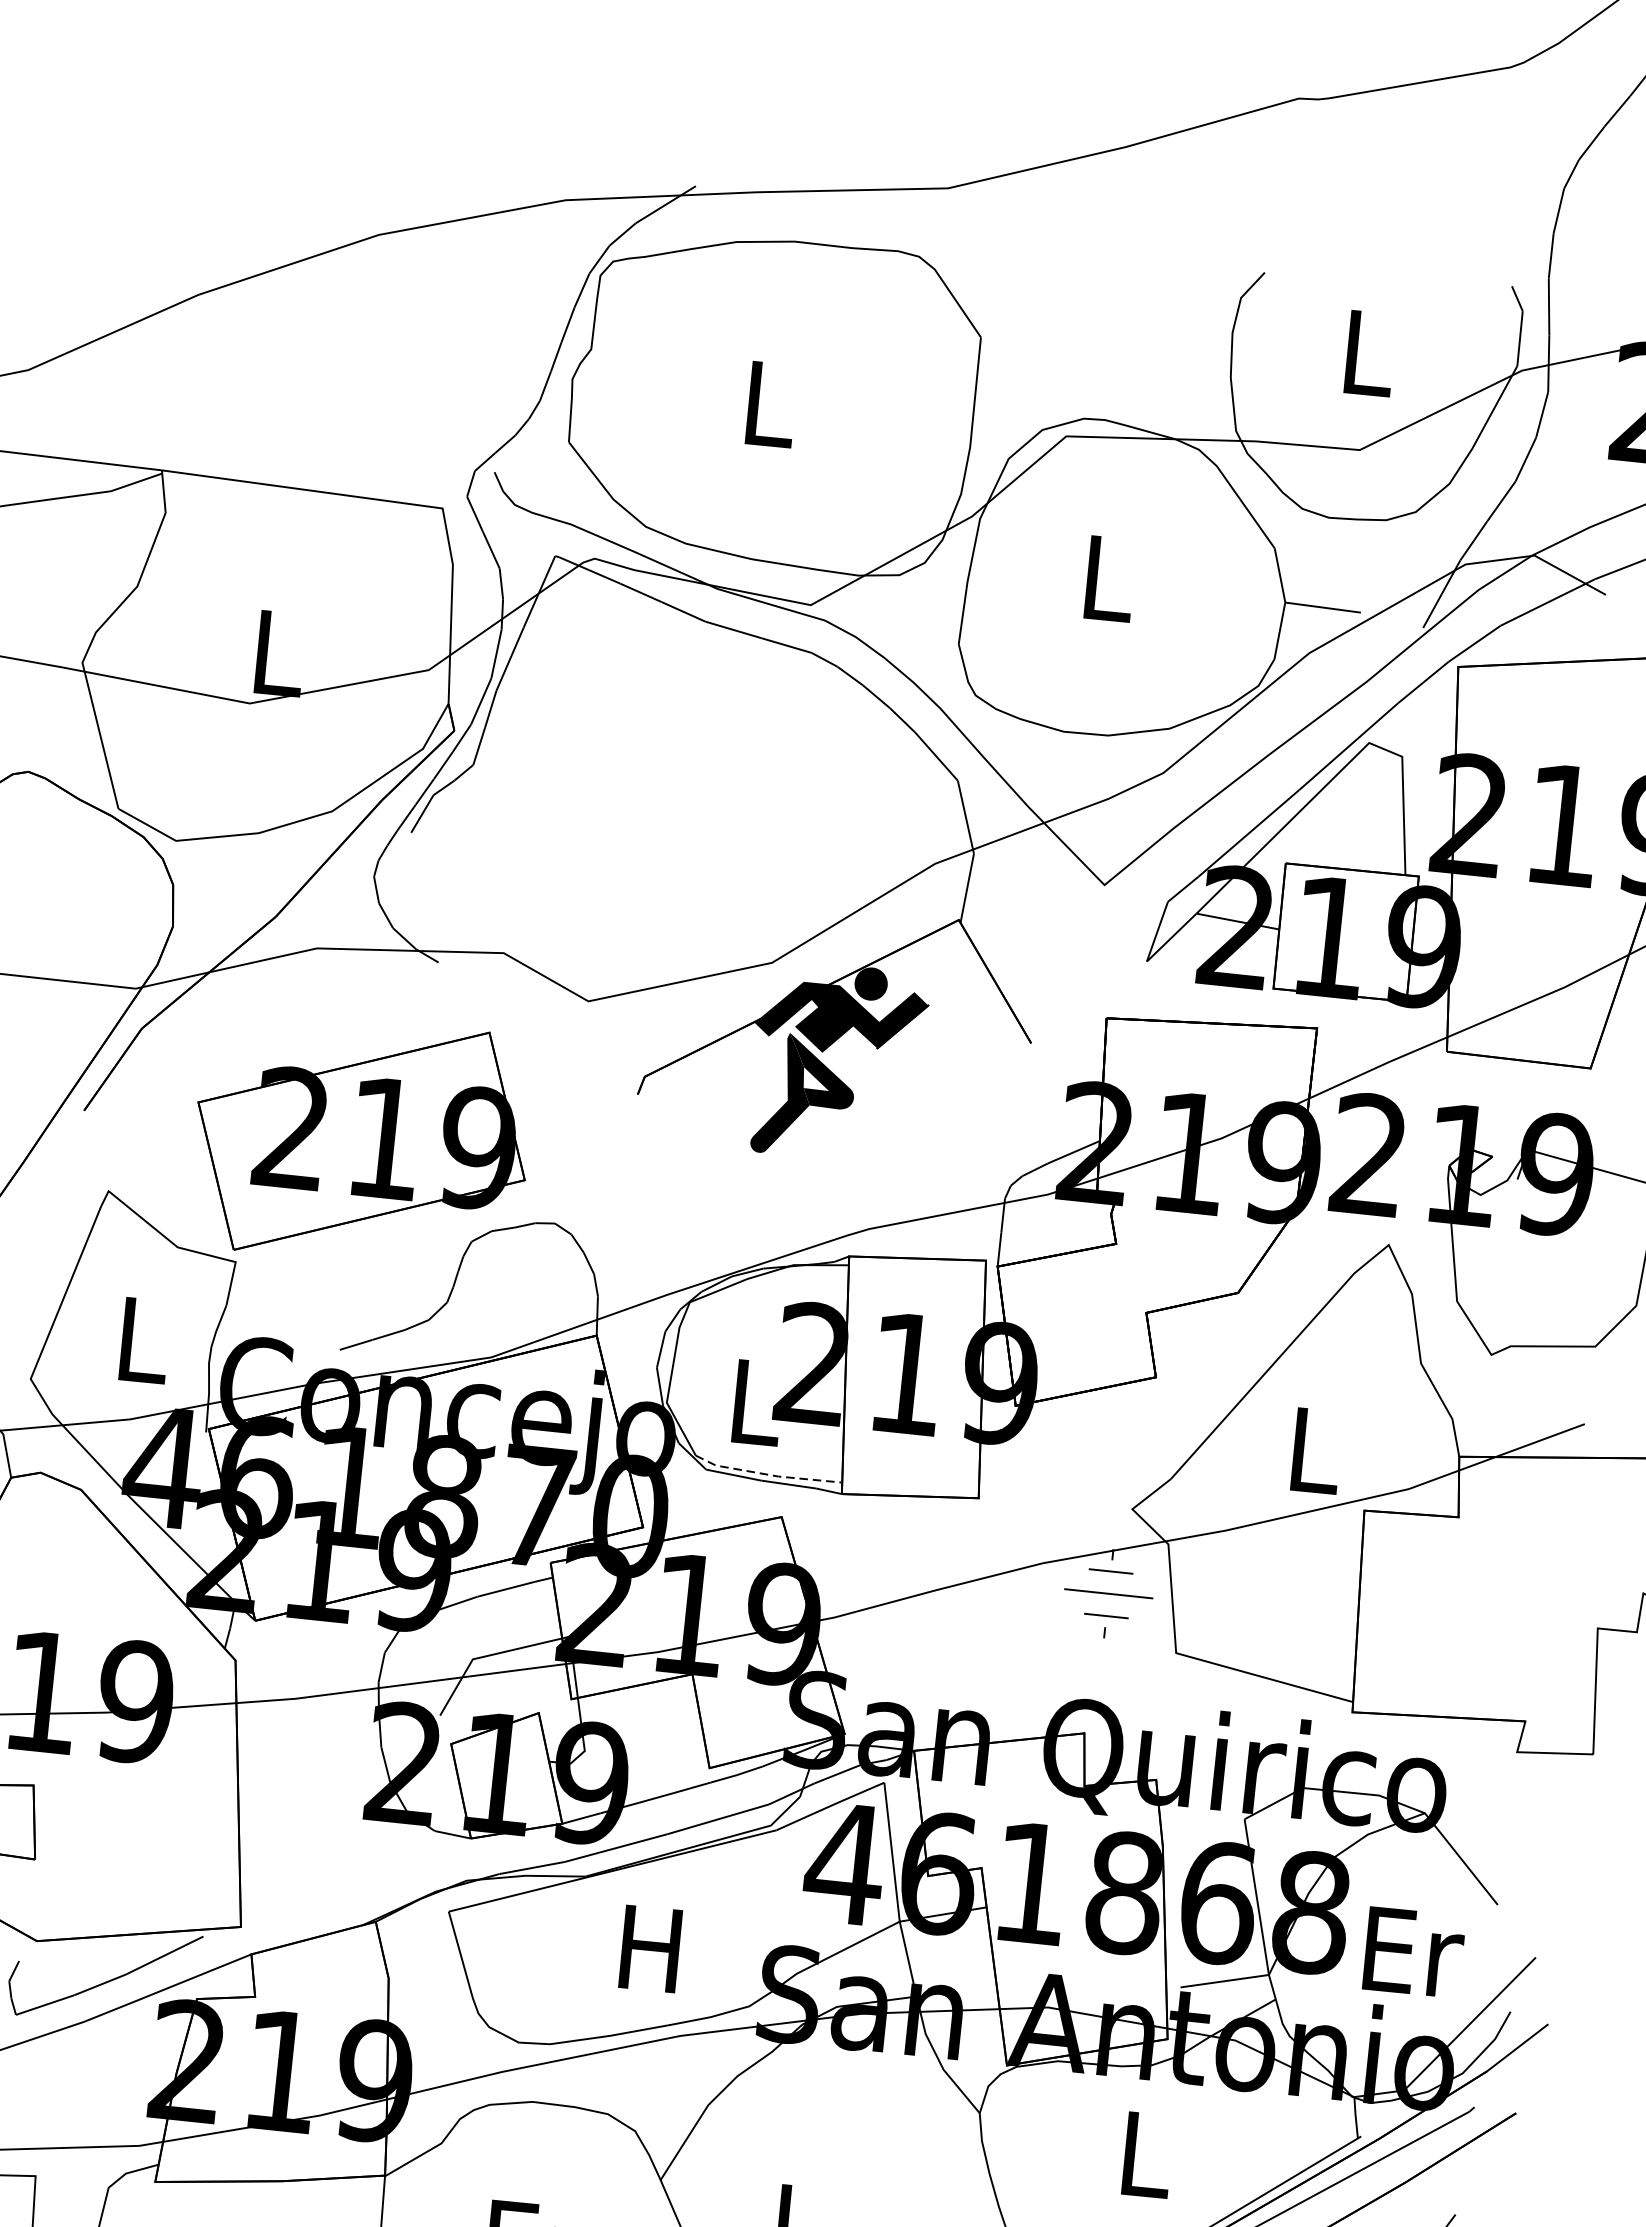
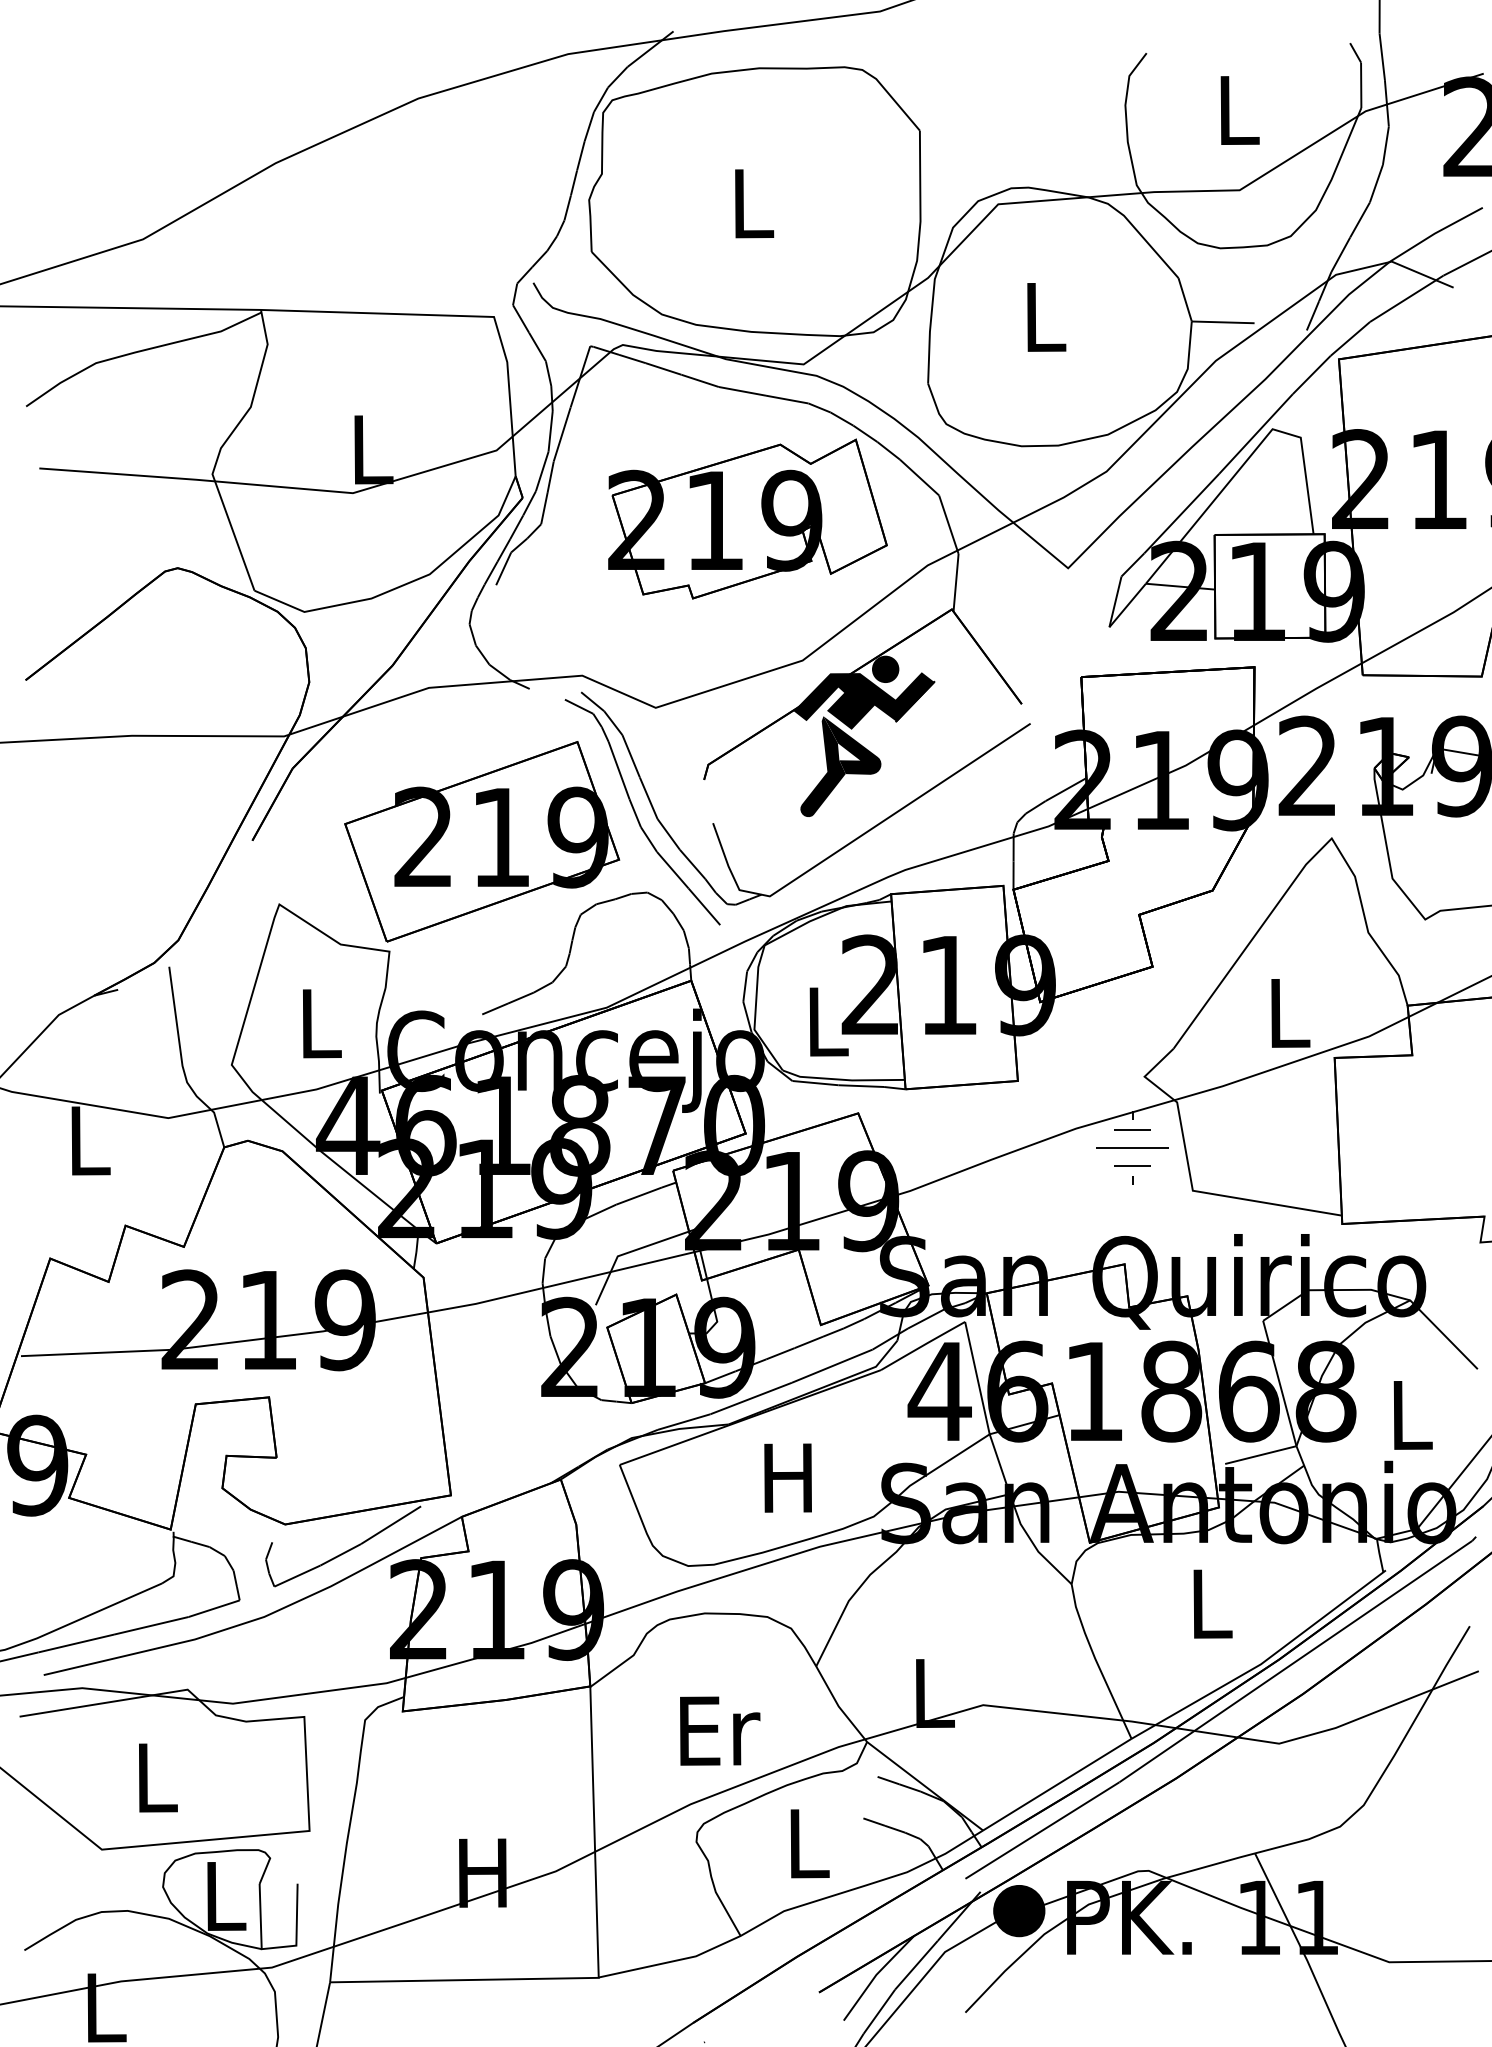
part: (723, 784) -> (747, 518), added
part: (779, 1201) -> (829, 855), added
line: (768, 1474) -> (843, 1079), dashed -> solid
text: (1414, 1952) -> (1413, 1415), Er -> L

